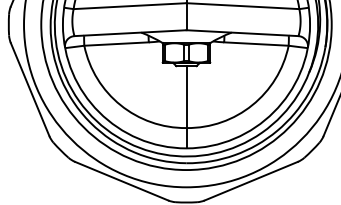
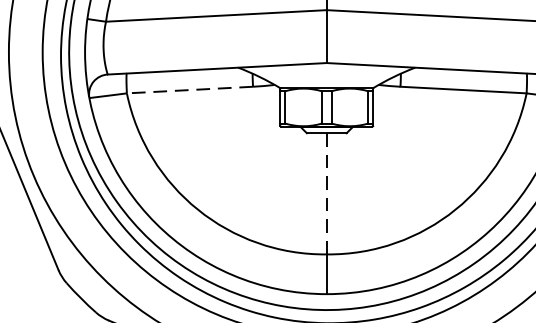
line: (116, 44) -> (189, 90), solid -> dashed
line: (186, 97) -> (326, 194), solid -> dashed

